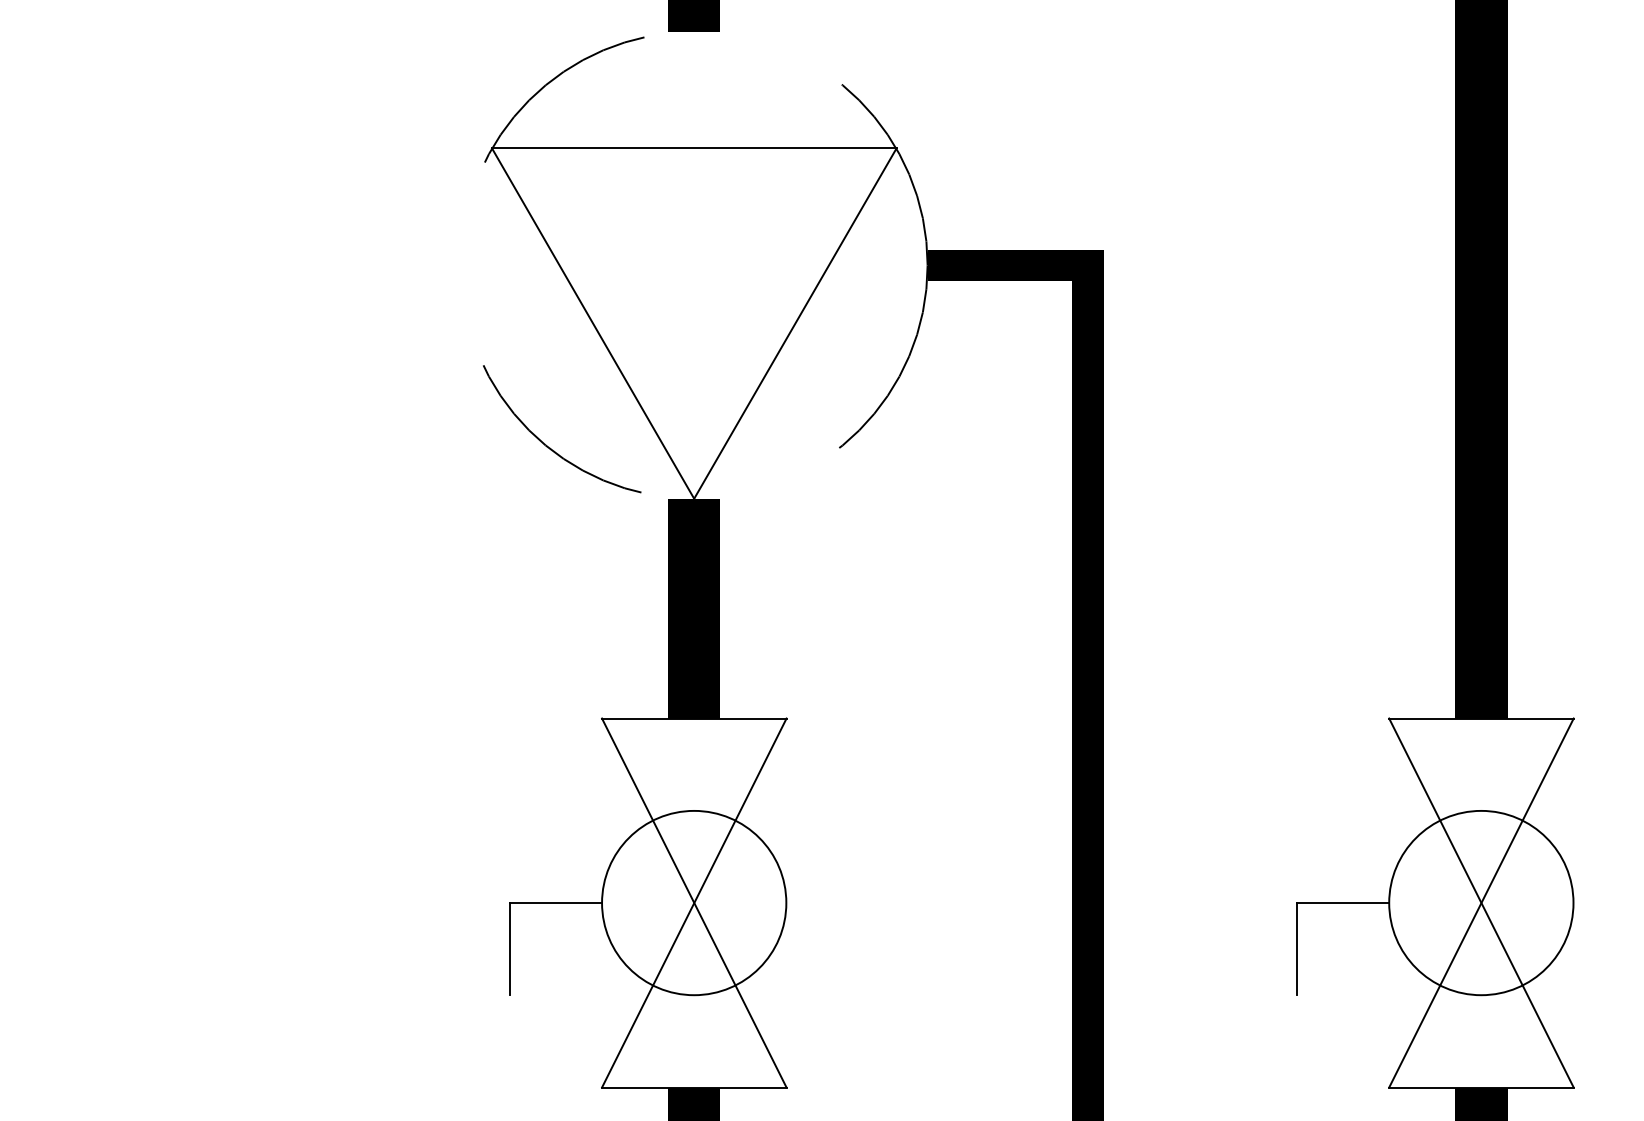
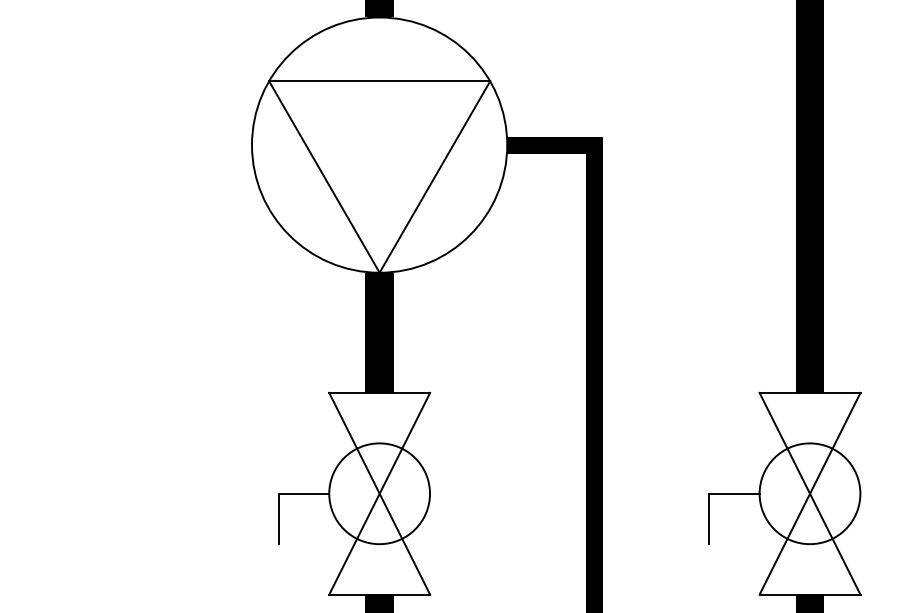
circle: (693, 264) -> (379, 144), dashed -> solid

